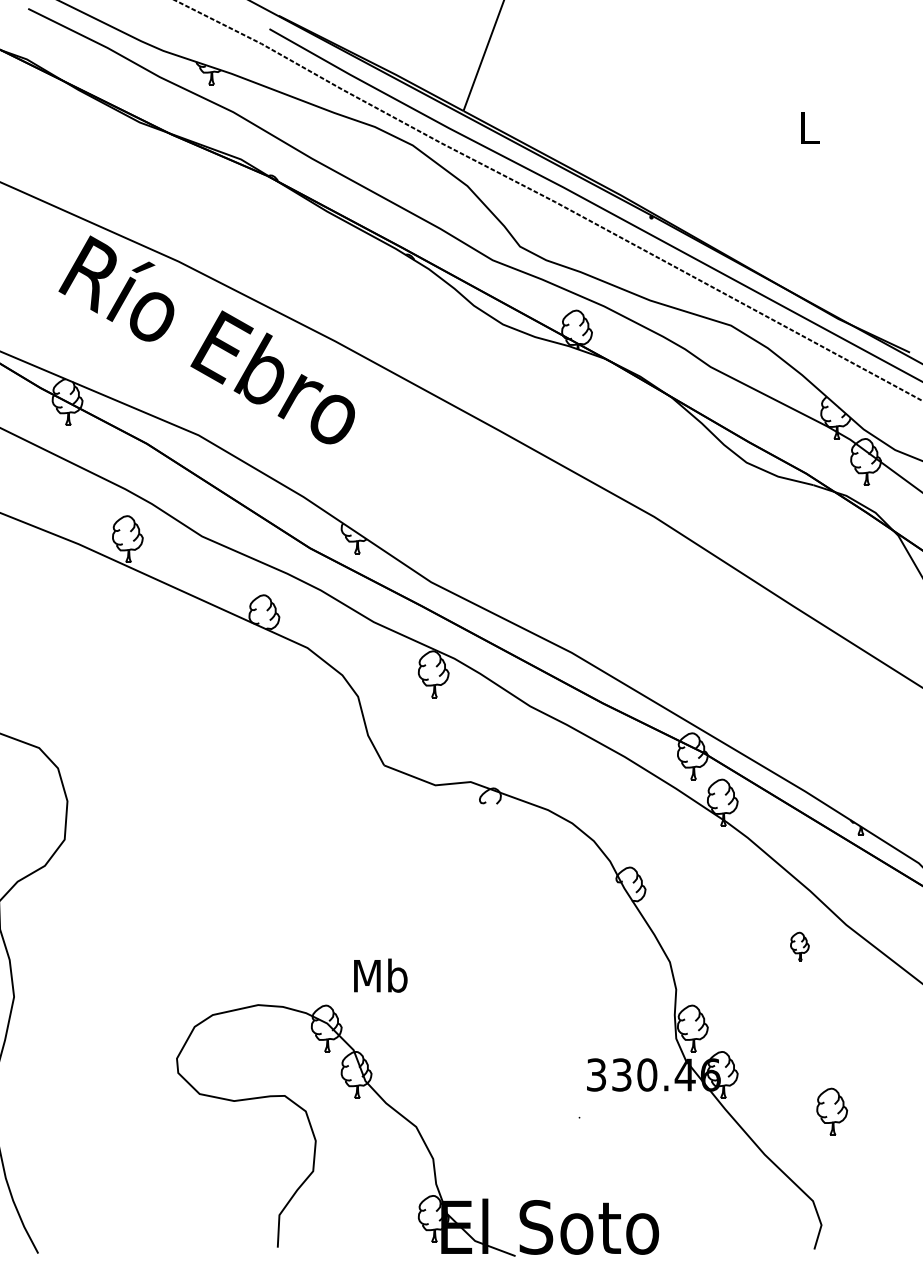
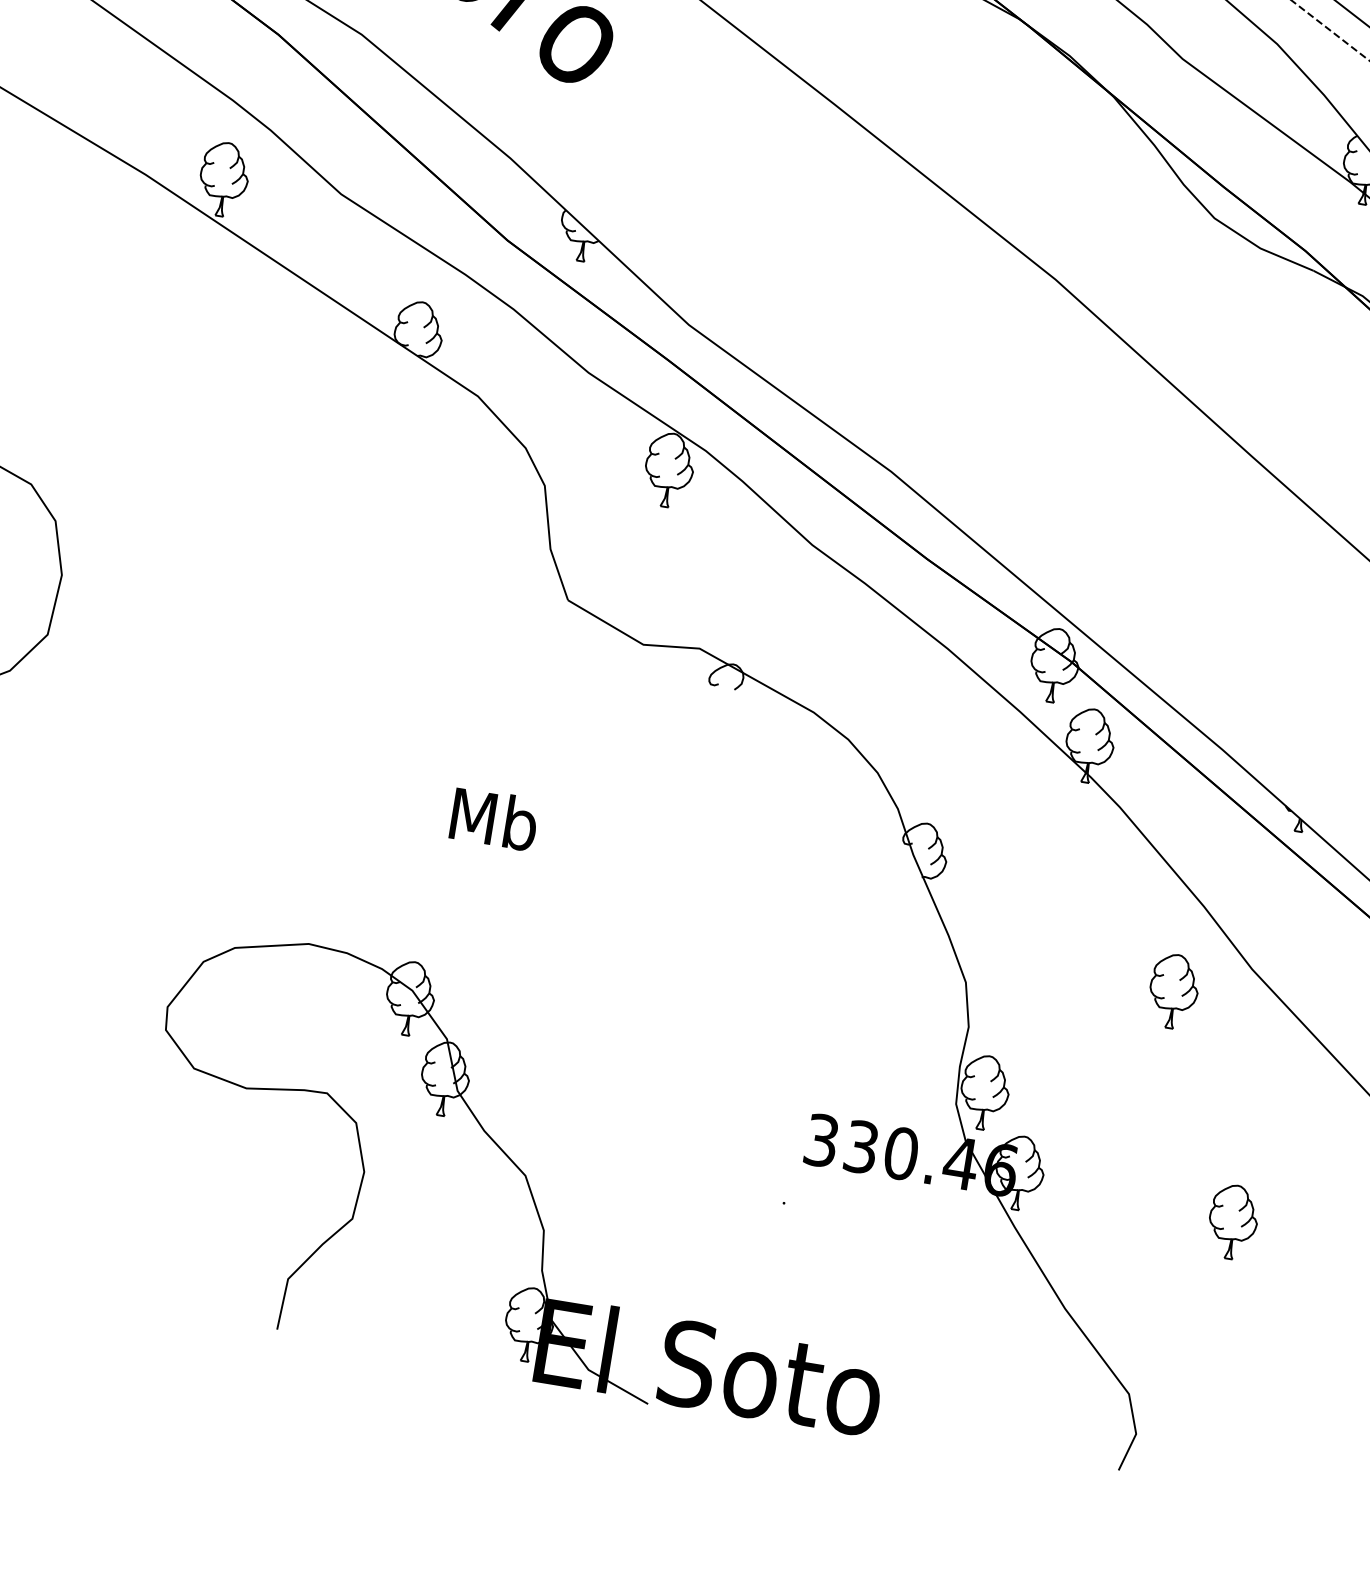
part: (799, 946) -> (1173, 991), size x1.67
text: (380, 975) -> (494, 818), moved
part: (832, 1111) -> (1233, 1221), moved

